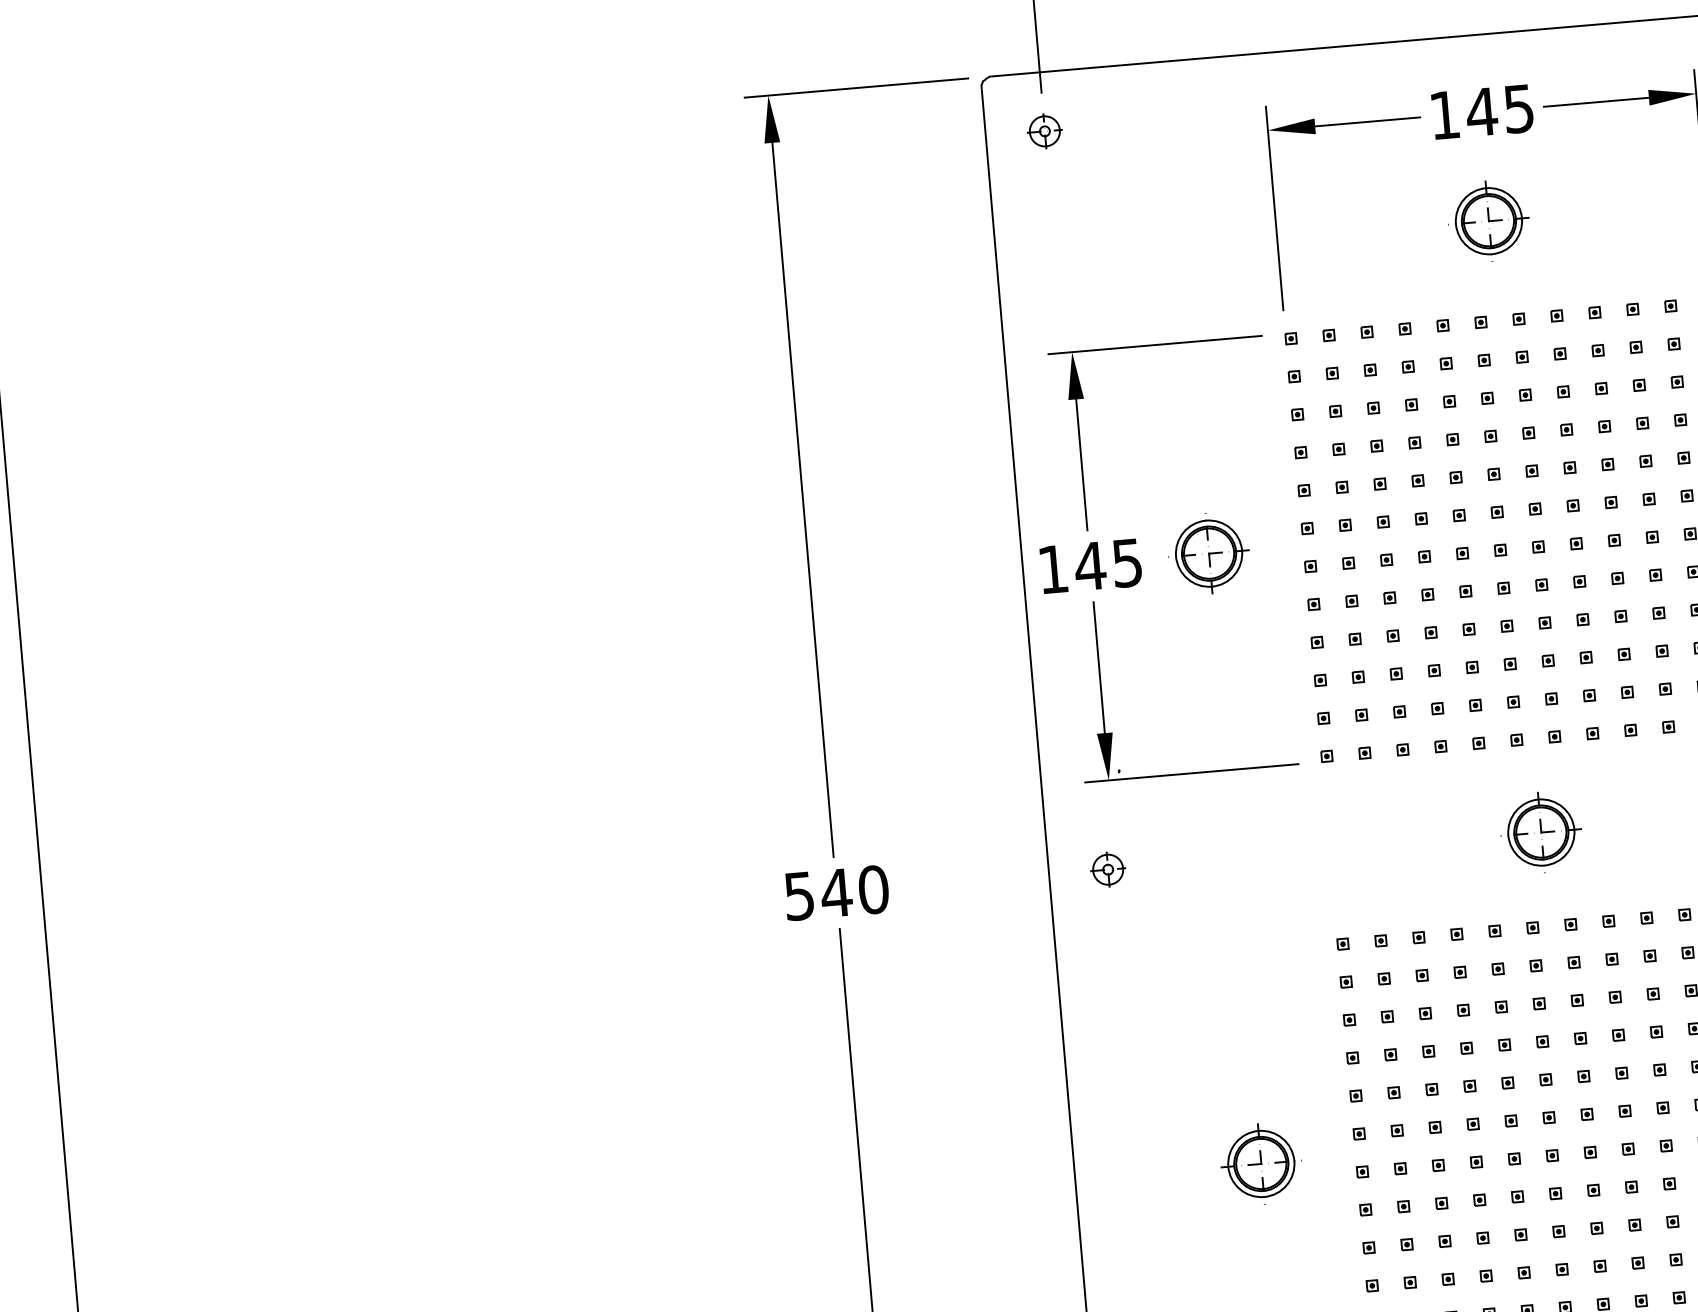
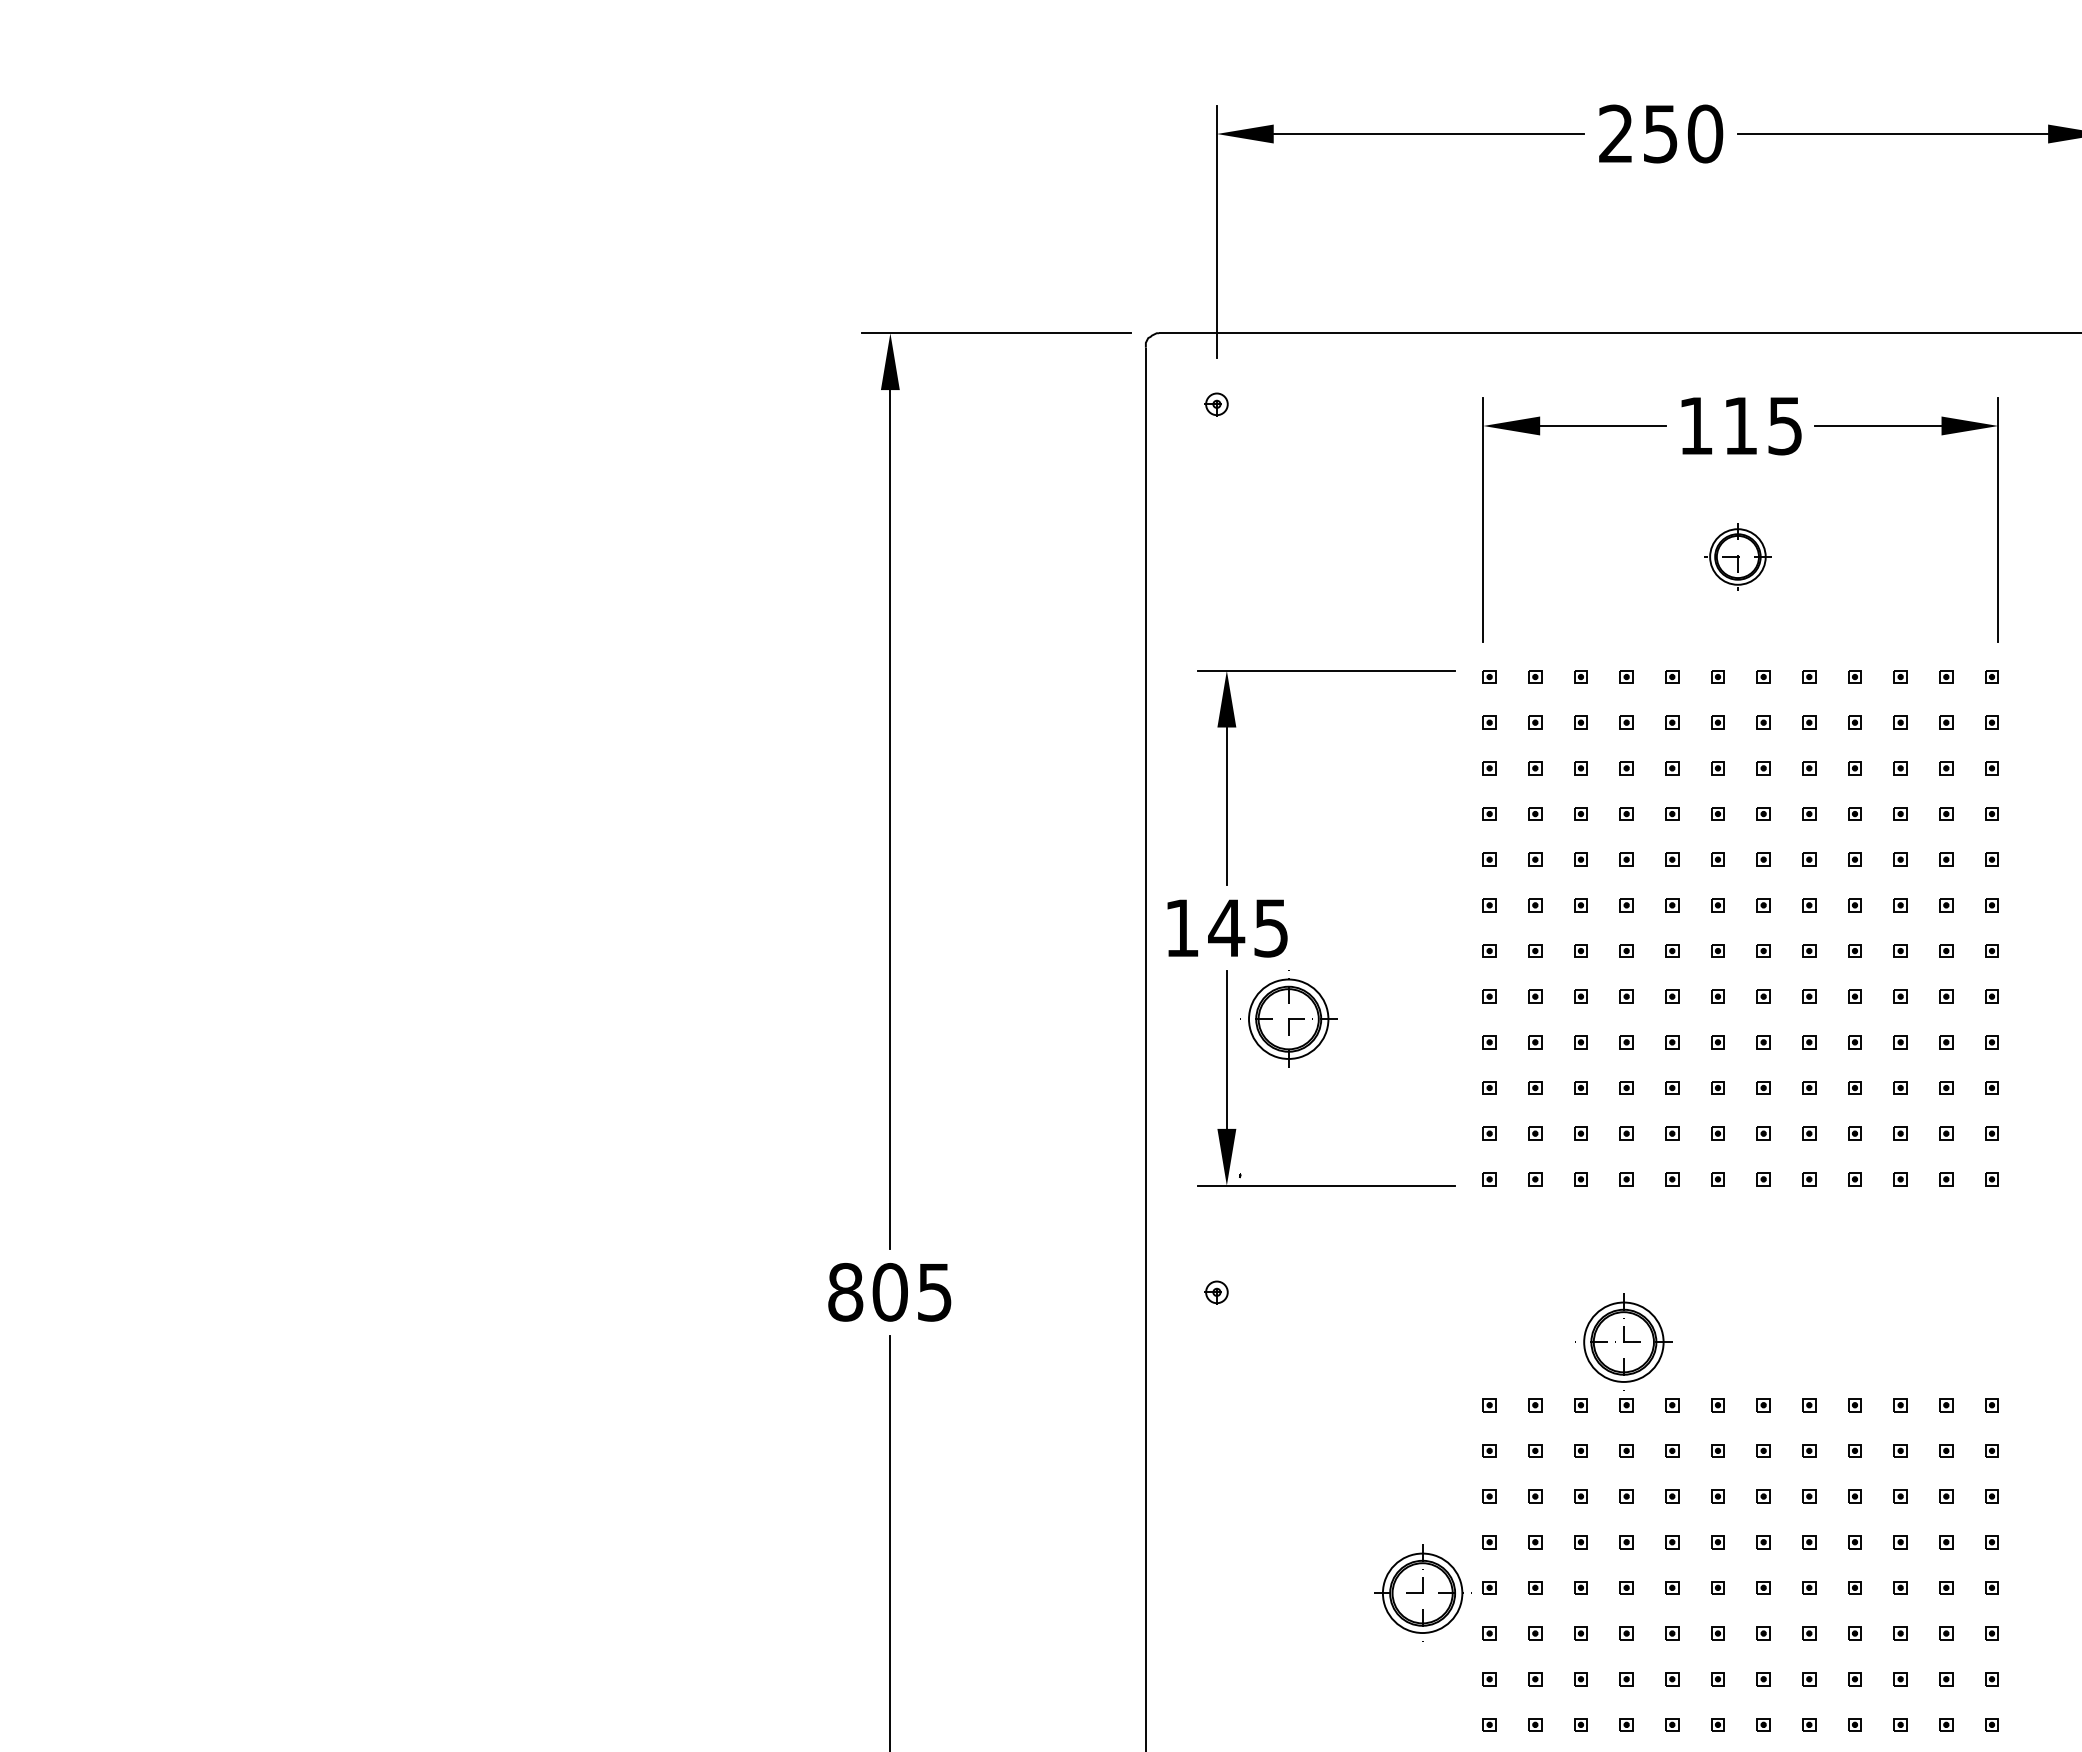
text: (1481, 111) -> (1740, 425), 145 -> 115
part: (1044, 131) -> (1216, 404), size x0.6
part: (1488, 220) -> (1737, 556), size x0.7
part: (1208, 553) -> (1288, 1018), moved
part: (1540, 831) -> (1623, 1341), moved
part: (1107, 869) -> (1216, 1292), size x0.6
text: (836, 892) -> (890, 1291), 540 -> 805
part: (1261, 1163) -> (1422, 1592), moved

